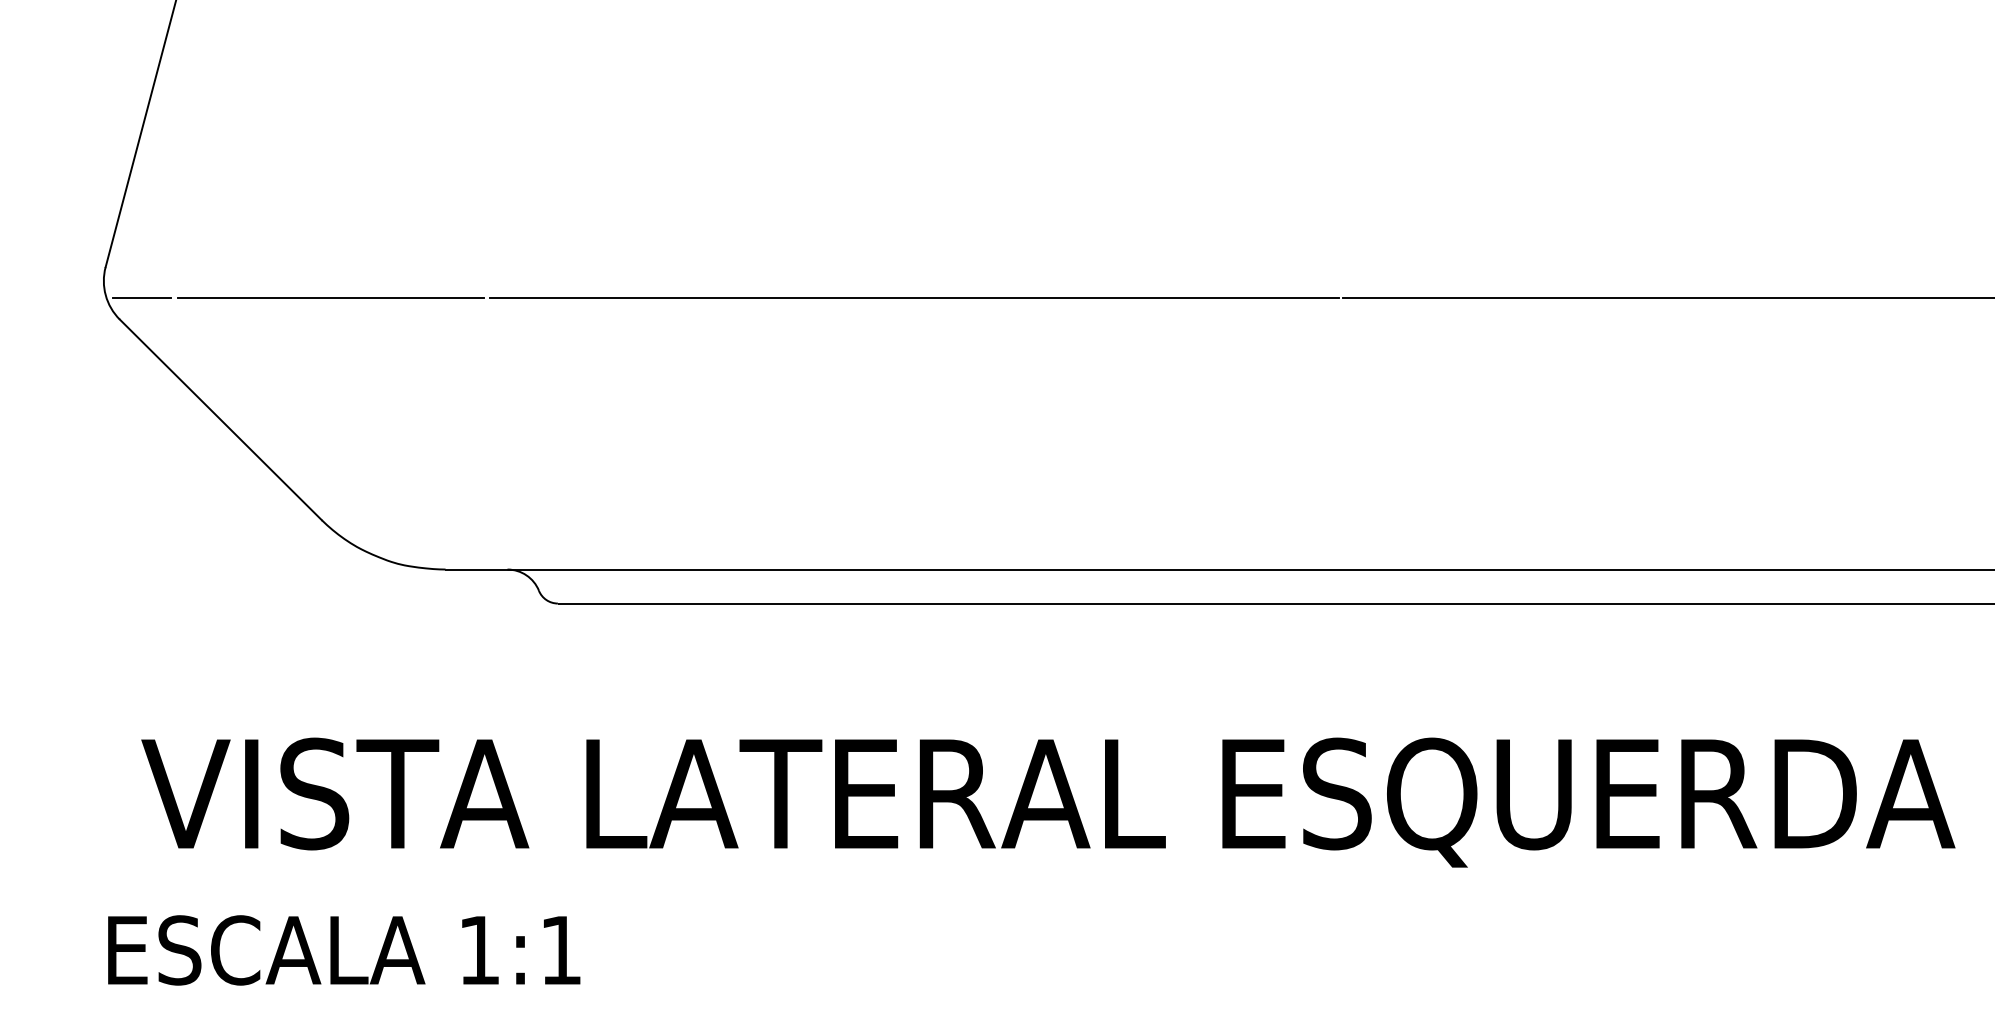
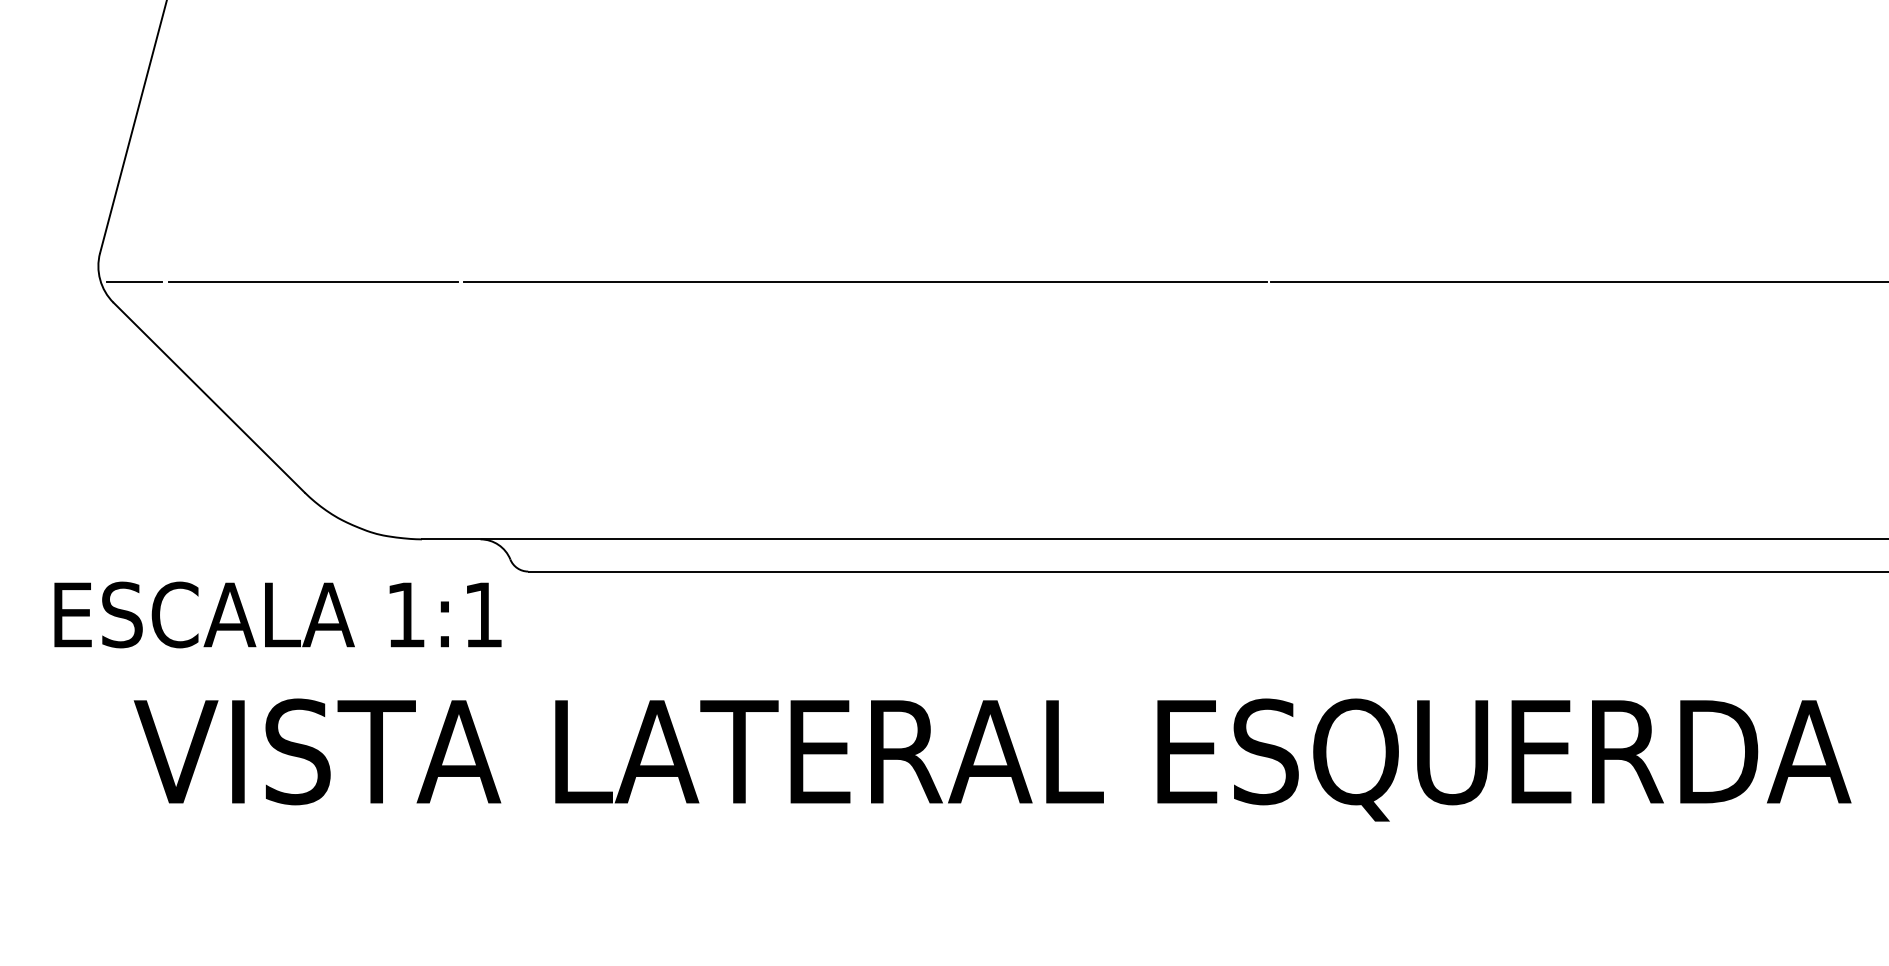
text: (343, 949) -> (277, 614), moved

